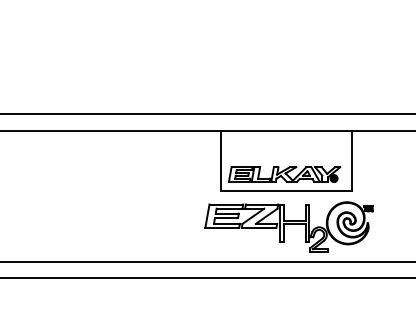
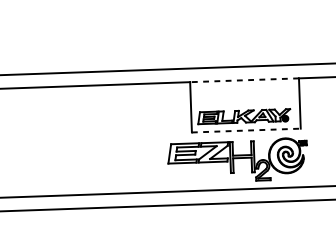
line: (286, 130) -> (244, 80), solid -> dashed
line: (286, 191) -> (246, 130), solid -> dashed
part: (288, 226) -> (237, 160), moved

